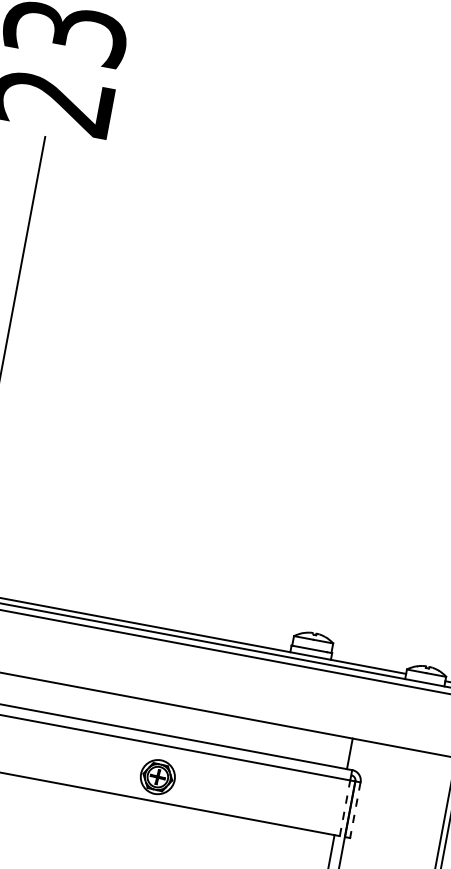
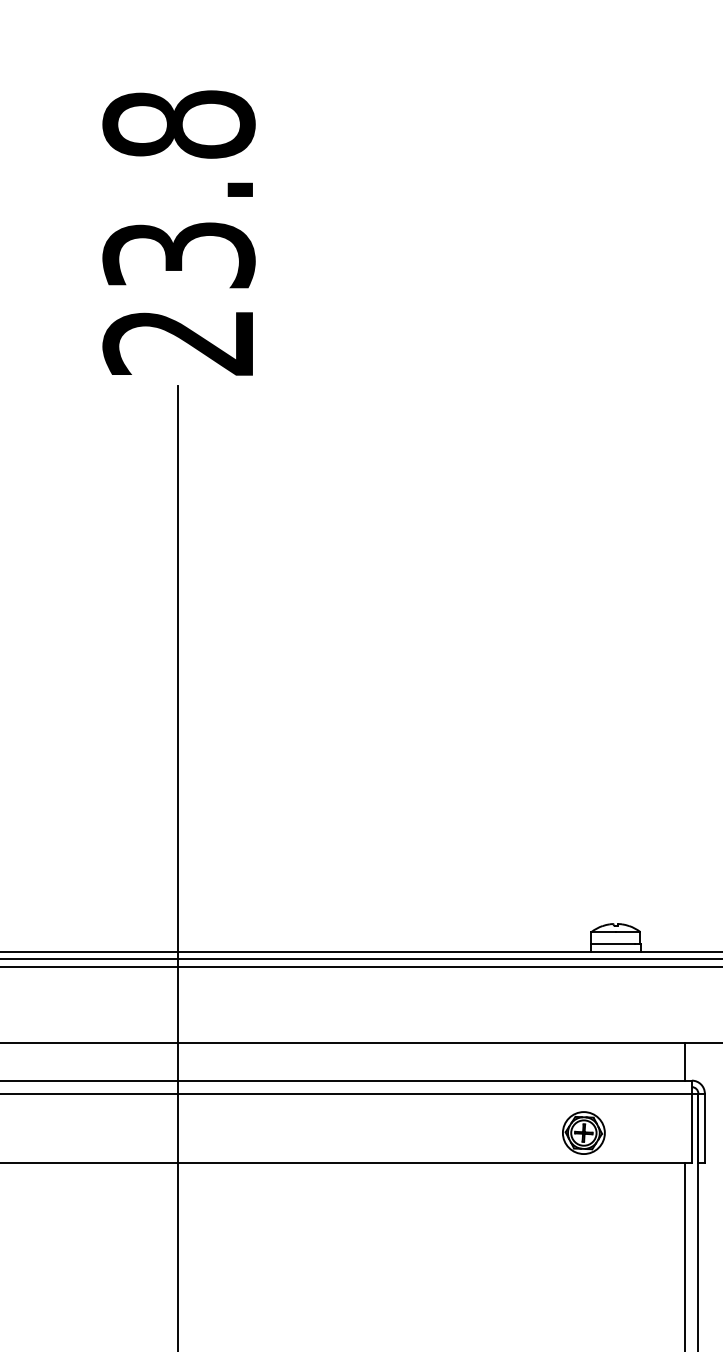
part: (157, 776) -> (583, 1132), moved
line: (344, 808) -> (691, 1128), dashed -> solid
line: (355, 810) -> (704, 1128), dashed -> solid

